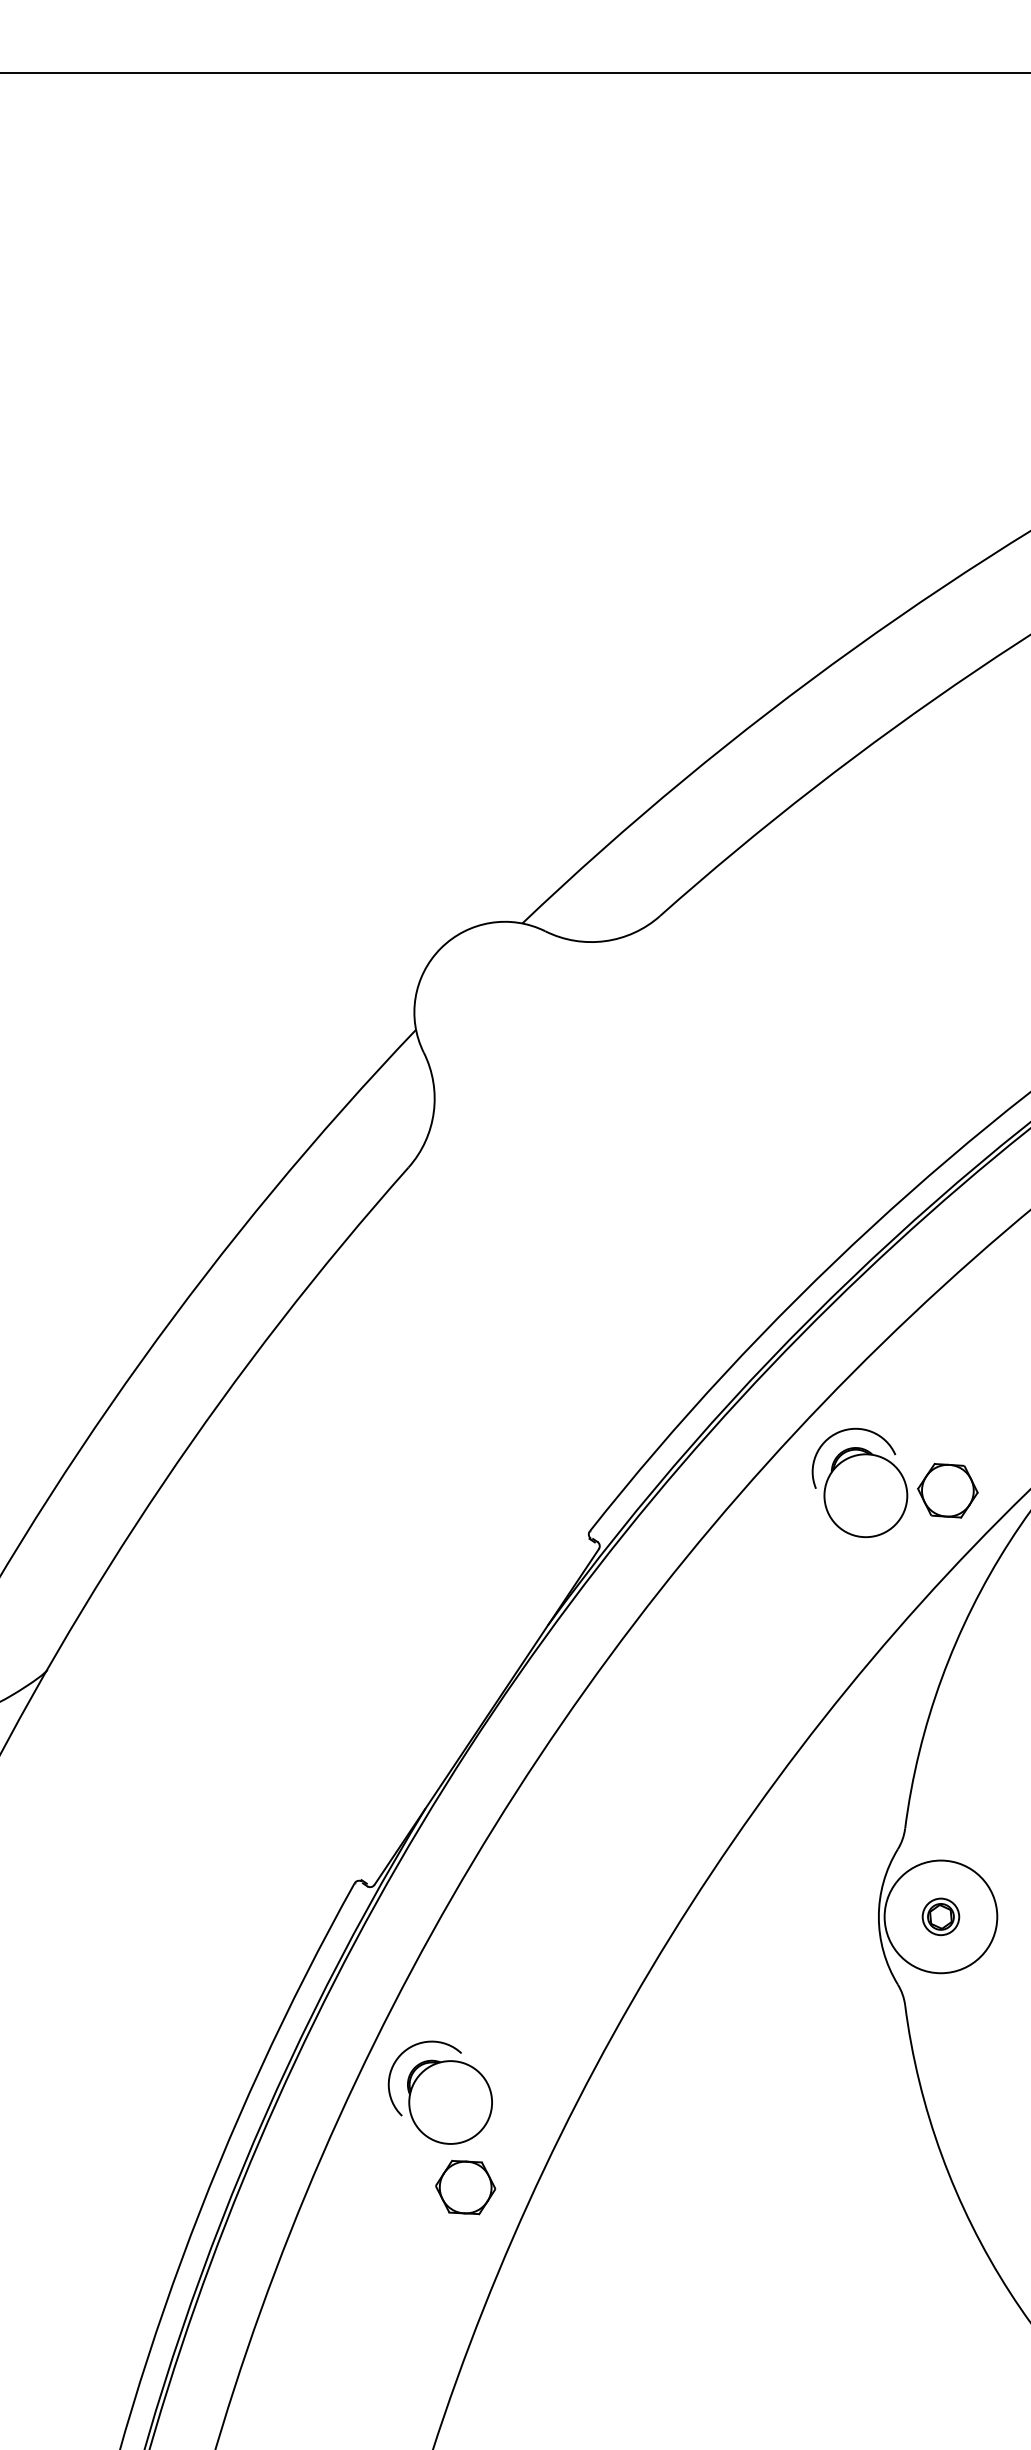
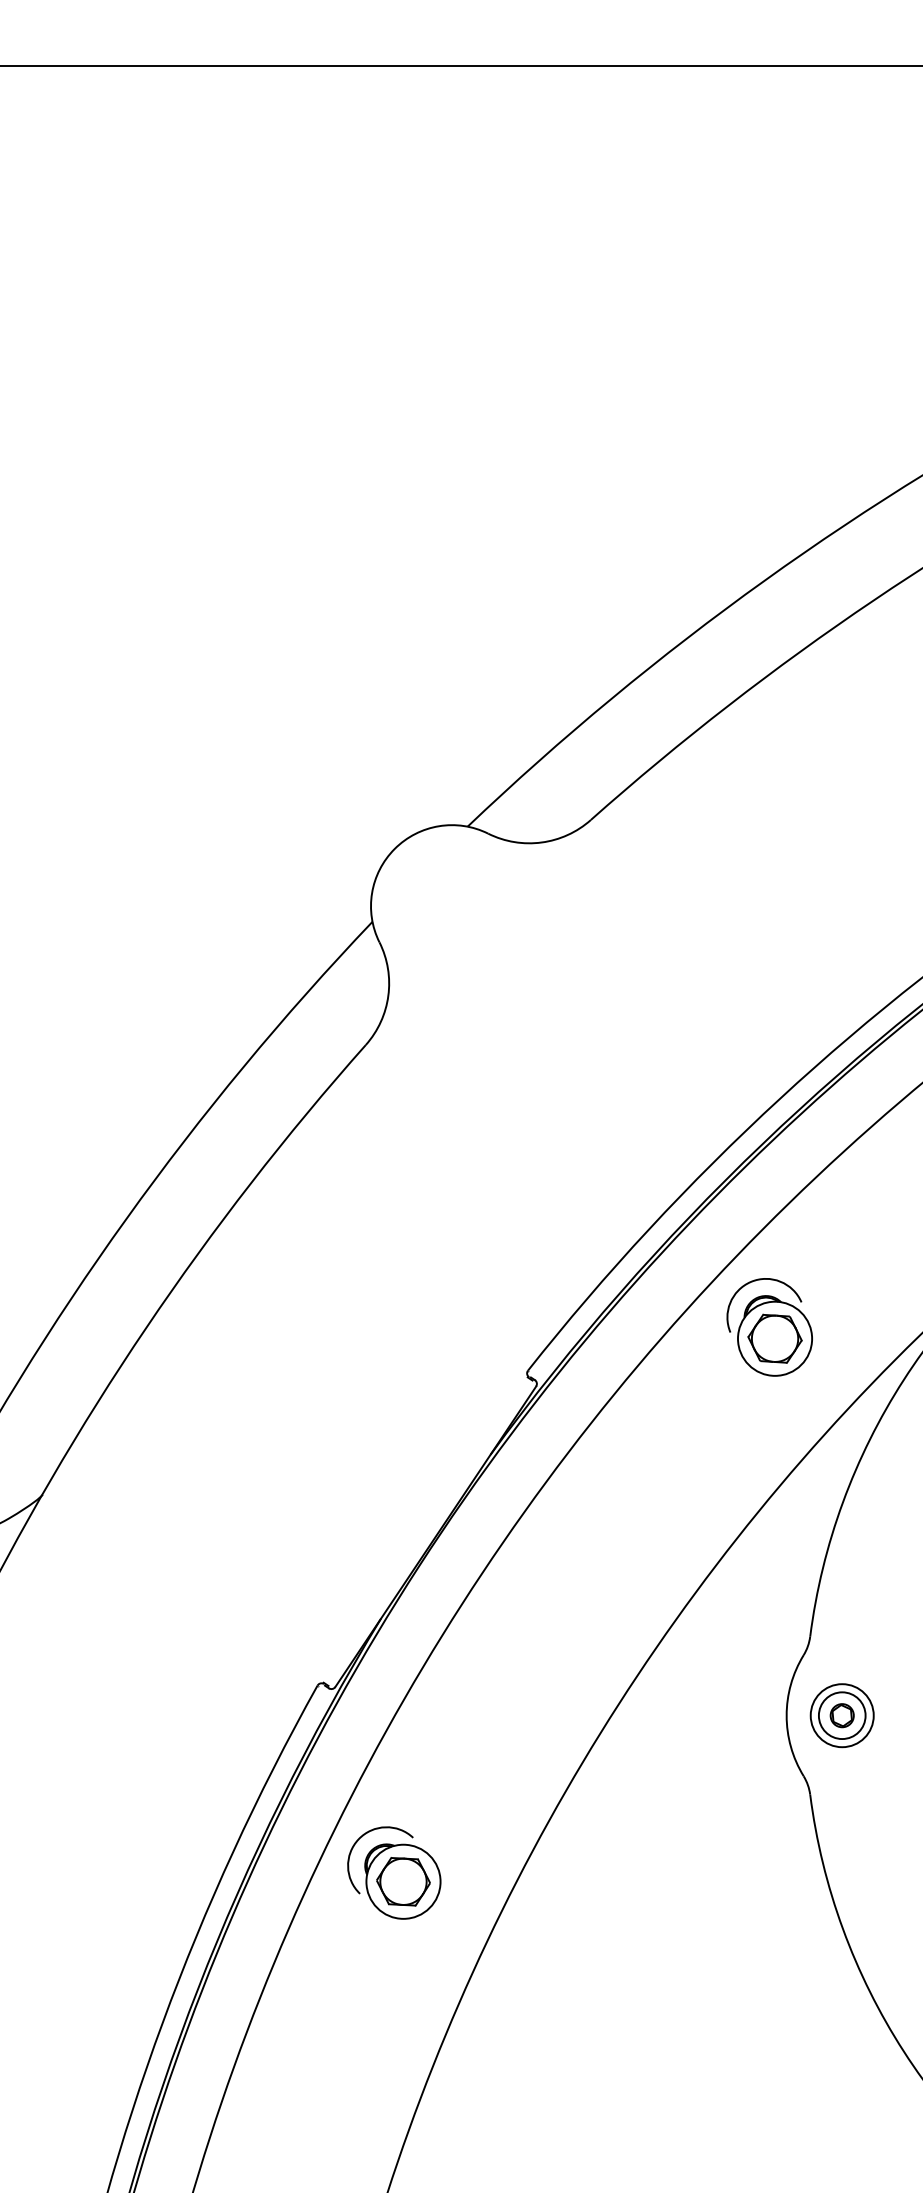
part: (947, 1490) -> (774, 1338), moved
circle: (940, 1916) -> (841, 1715), size x0.62
circle: (940, 1916) -> (841, 1715), size x1.43
part: (465, 2187) -> (403, 1881), moved

